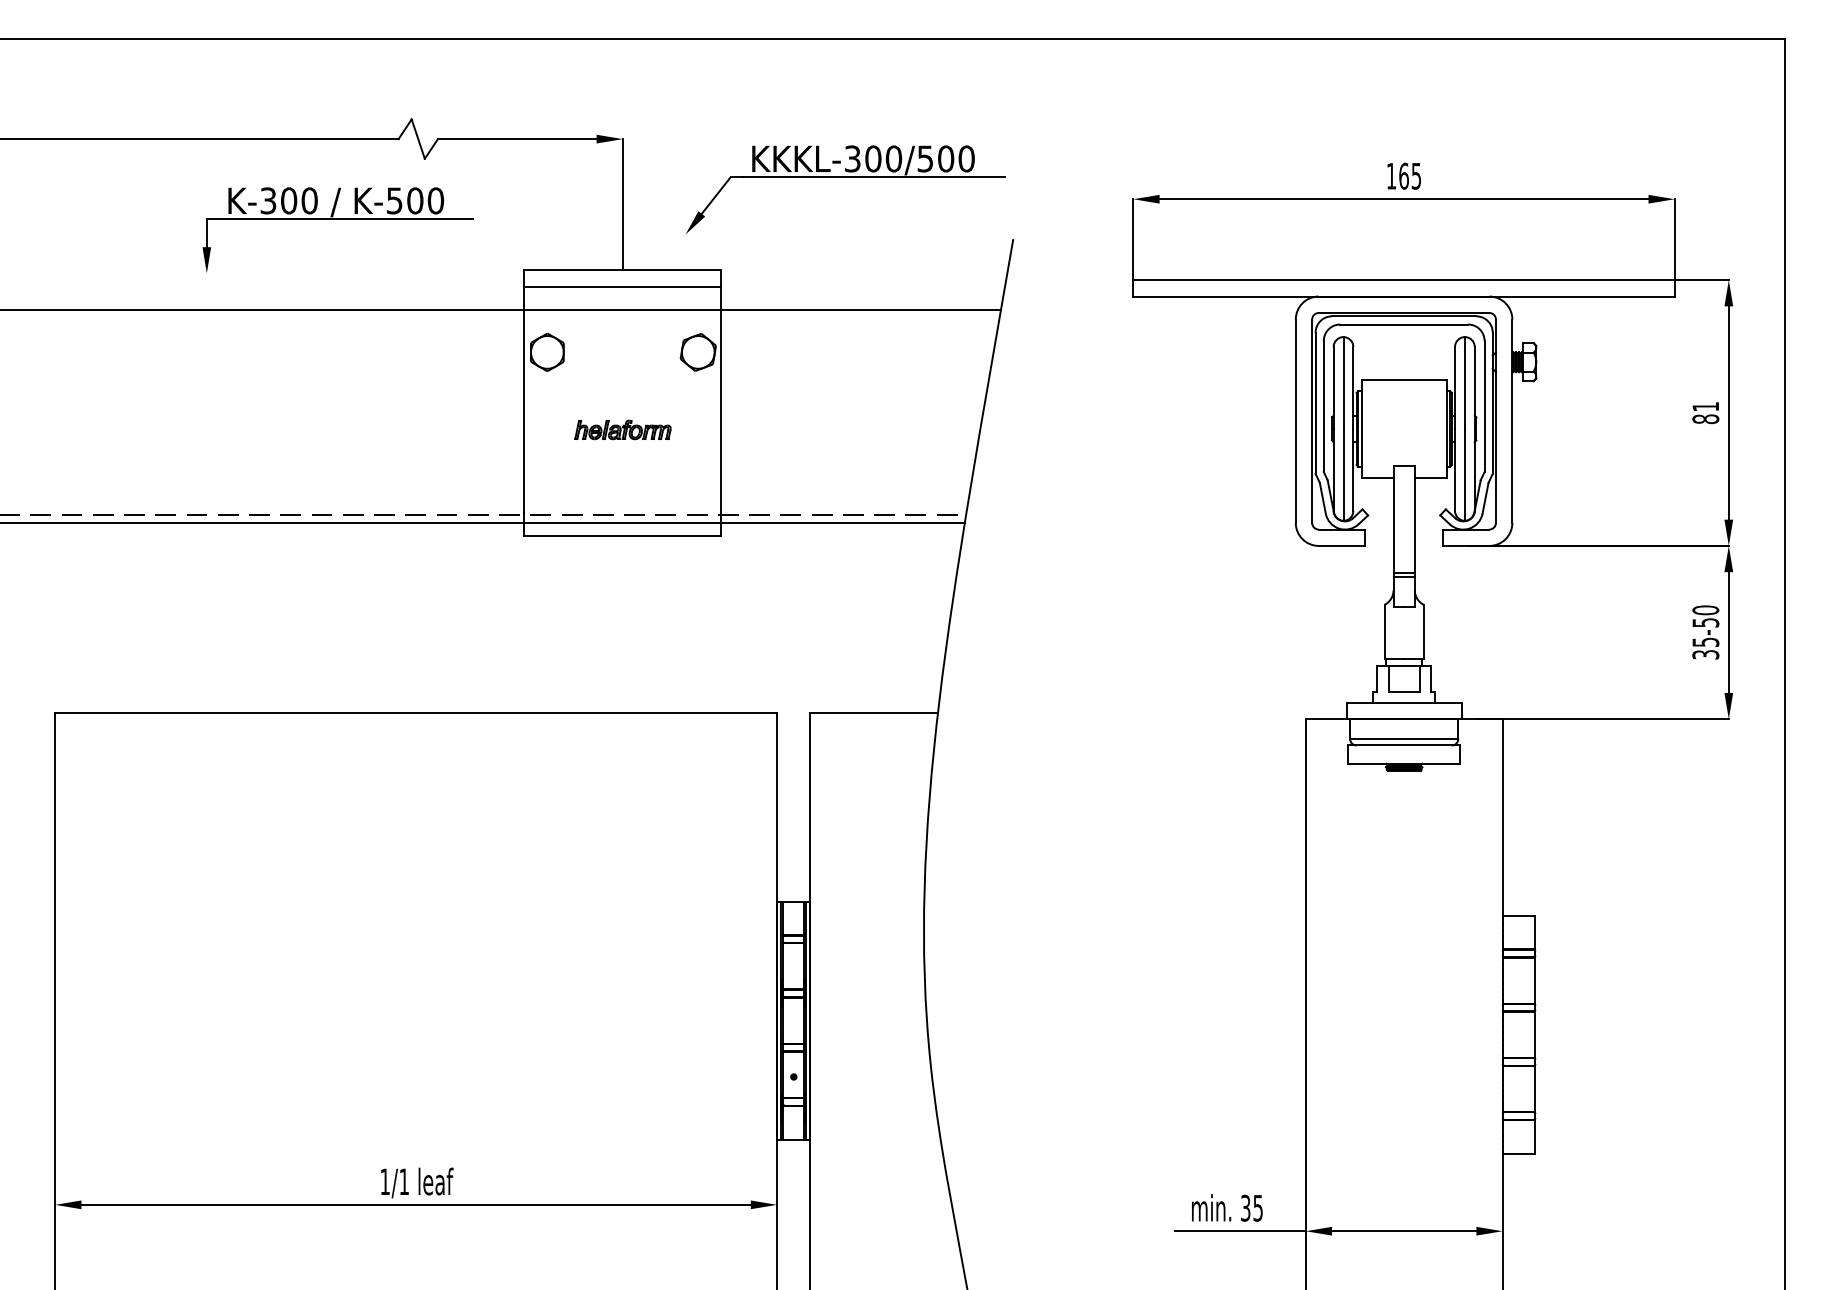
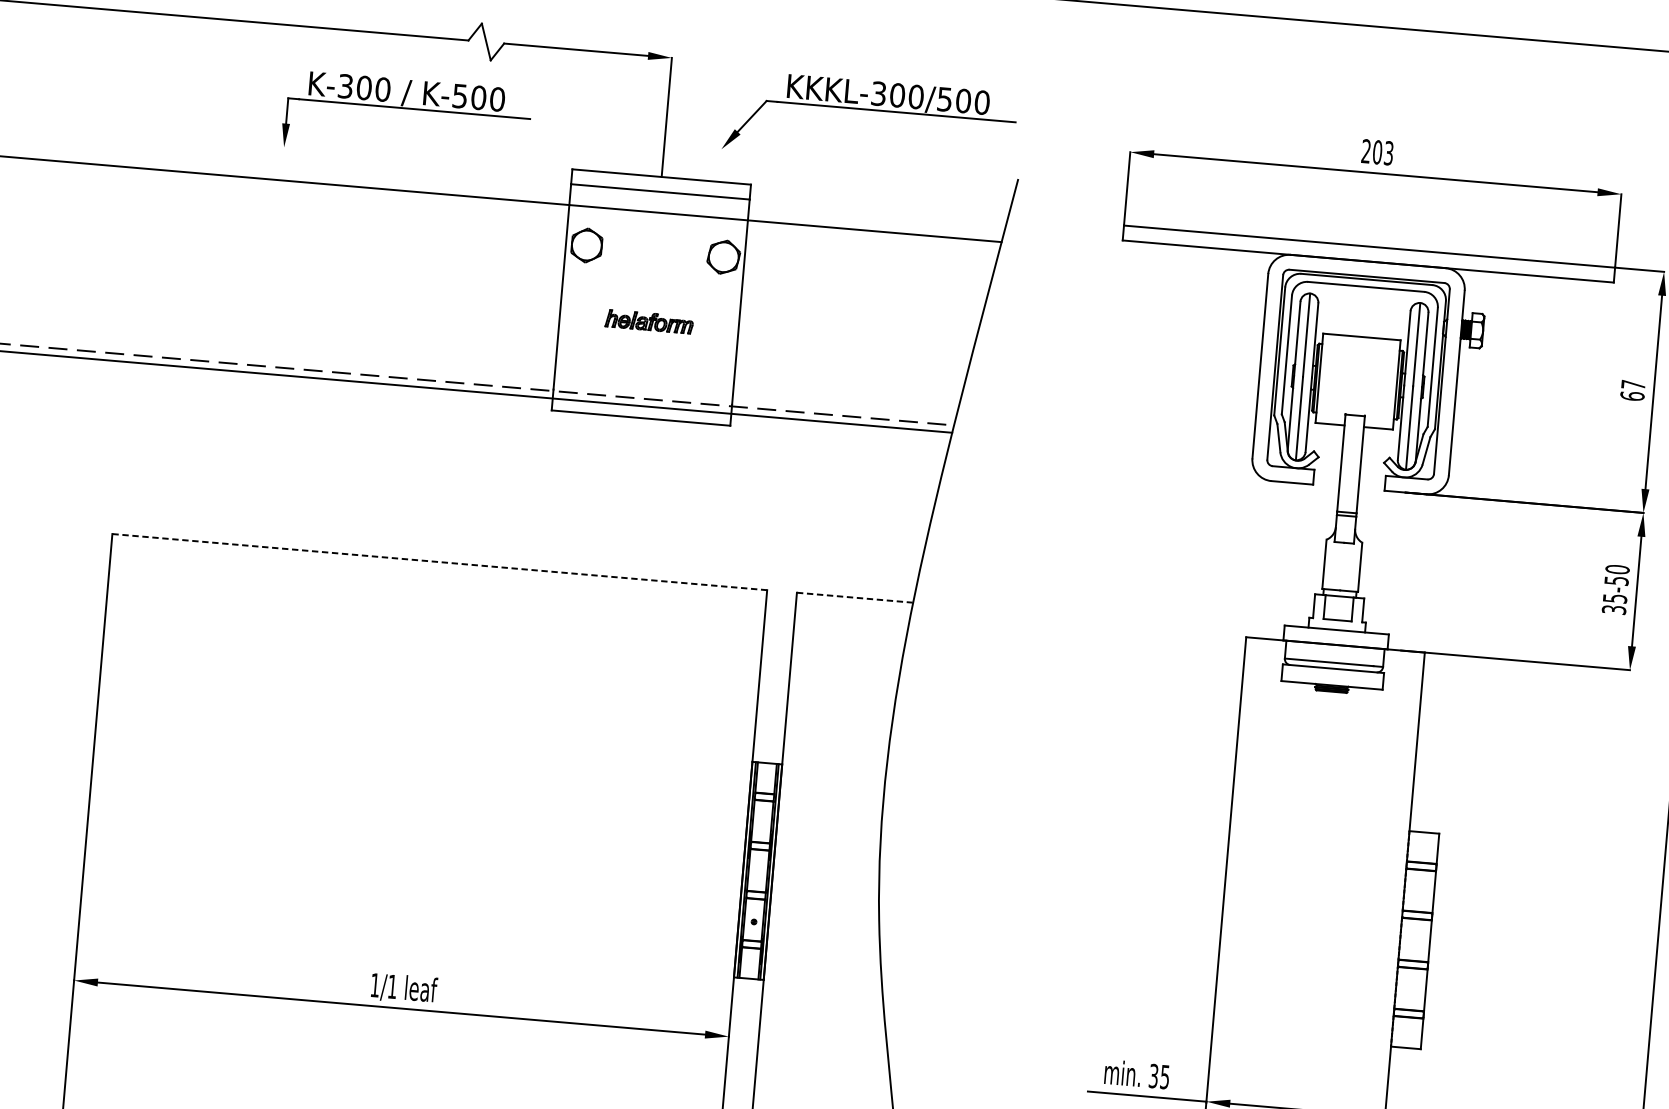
text: (1403, 175) -> (1377, 151), 165 -> 203
text: (1705, 413) -> (1632, 391), 81 -> 67
line: (416, 712) -> (440, 562), solid -> dashed
line: (873, 712) -> (854, 597), solid -> dashed

